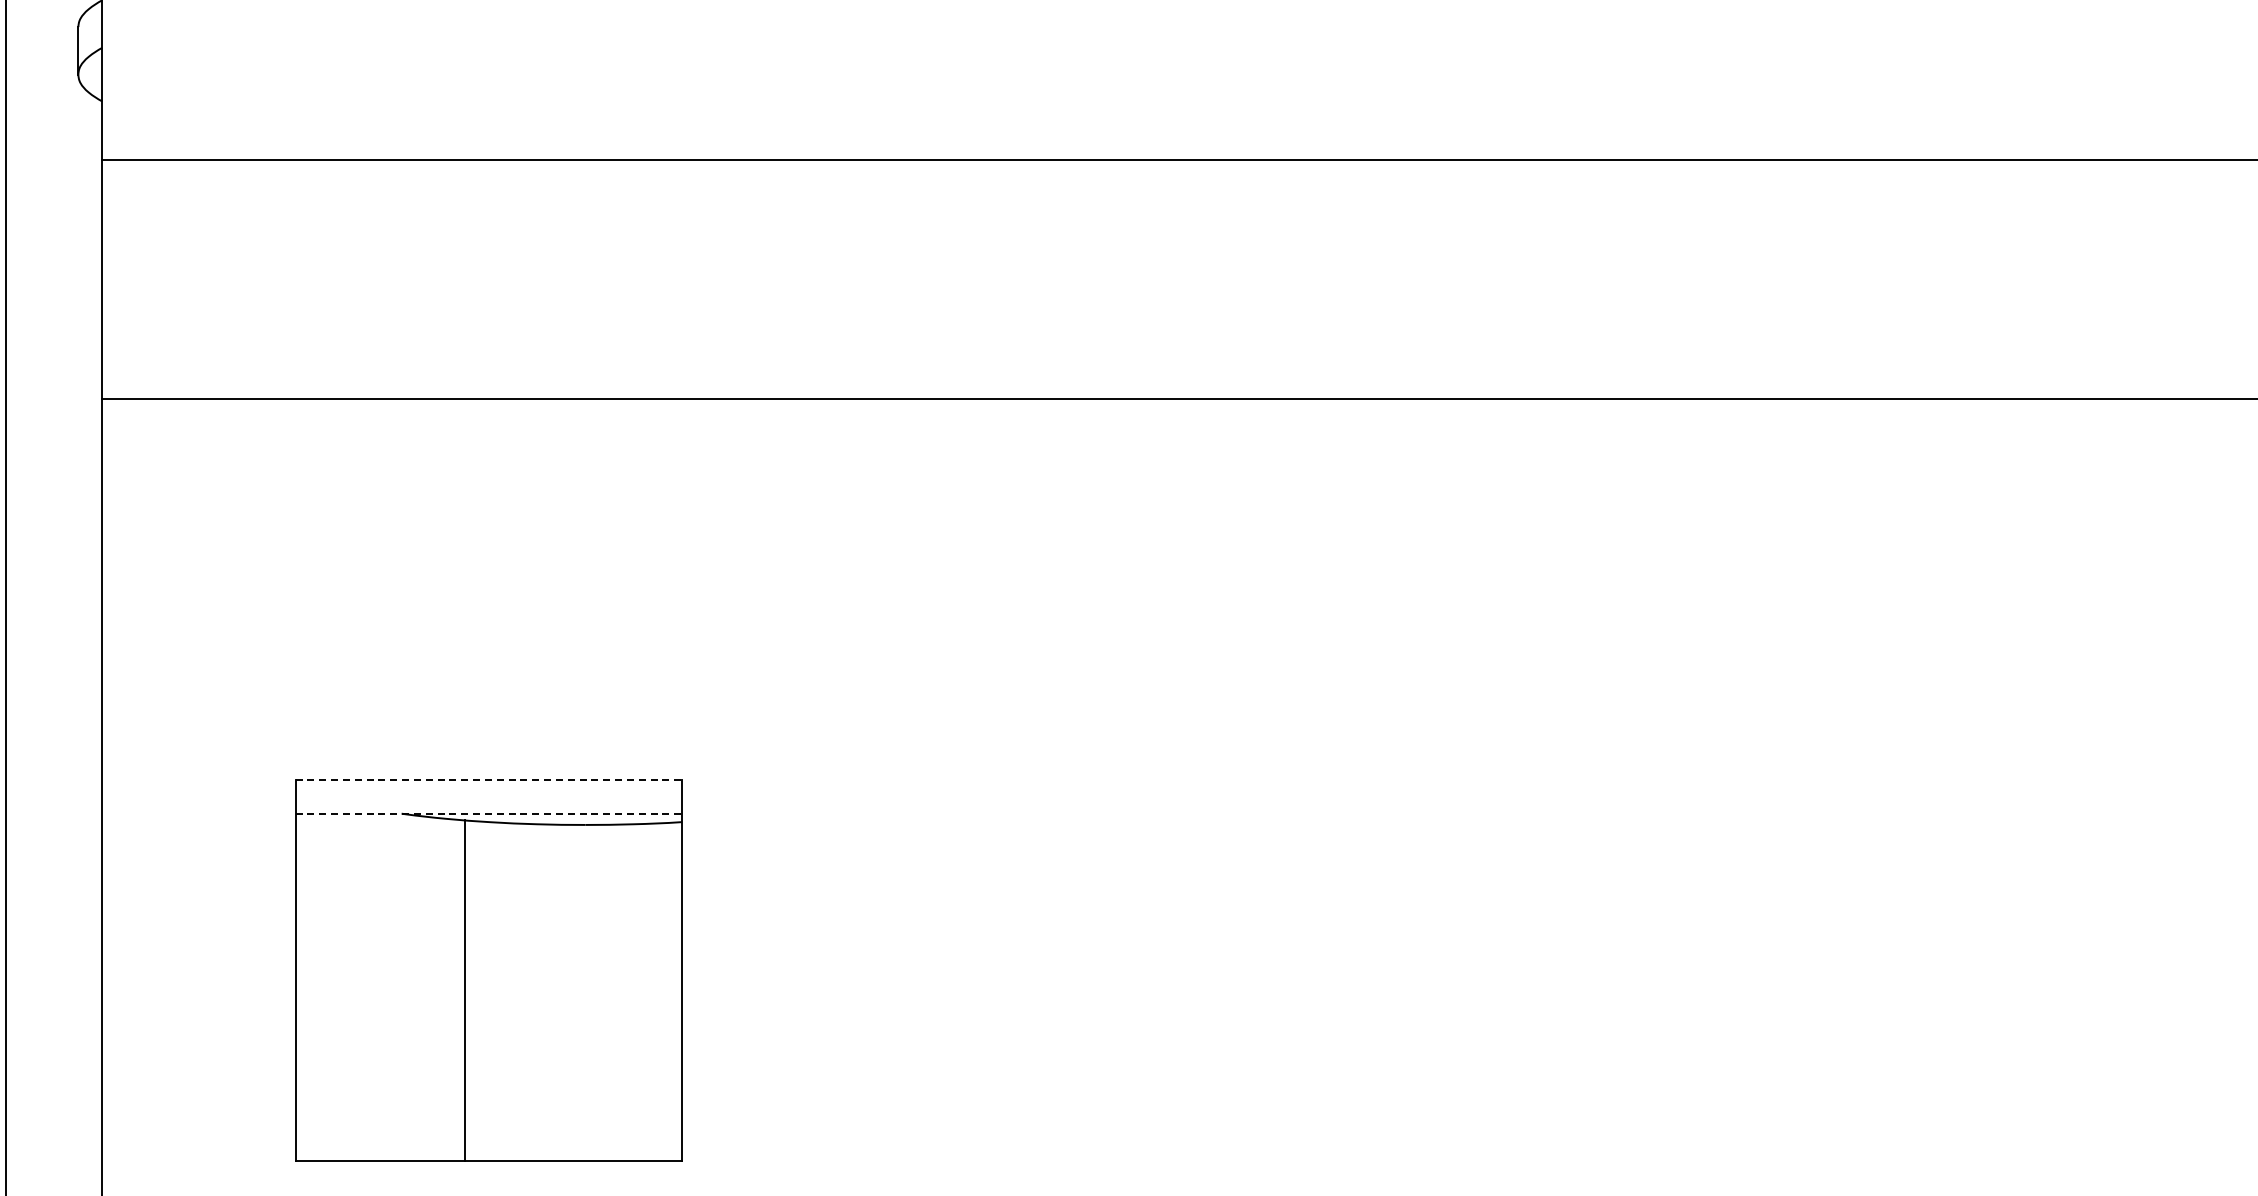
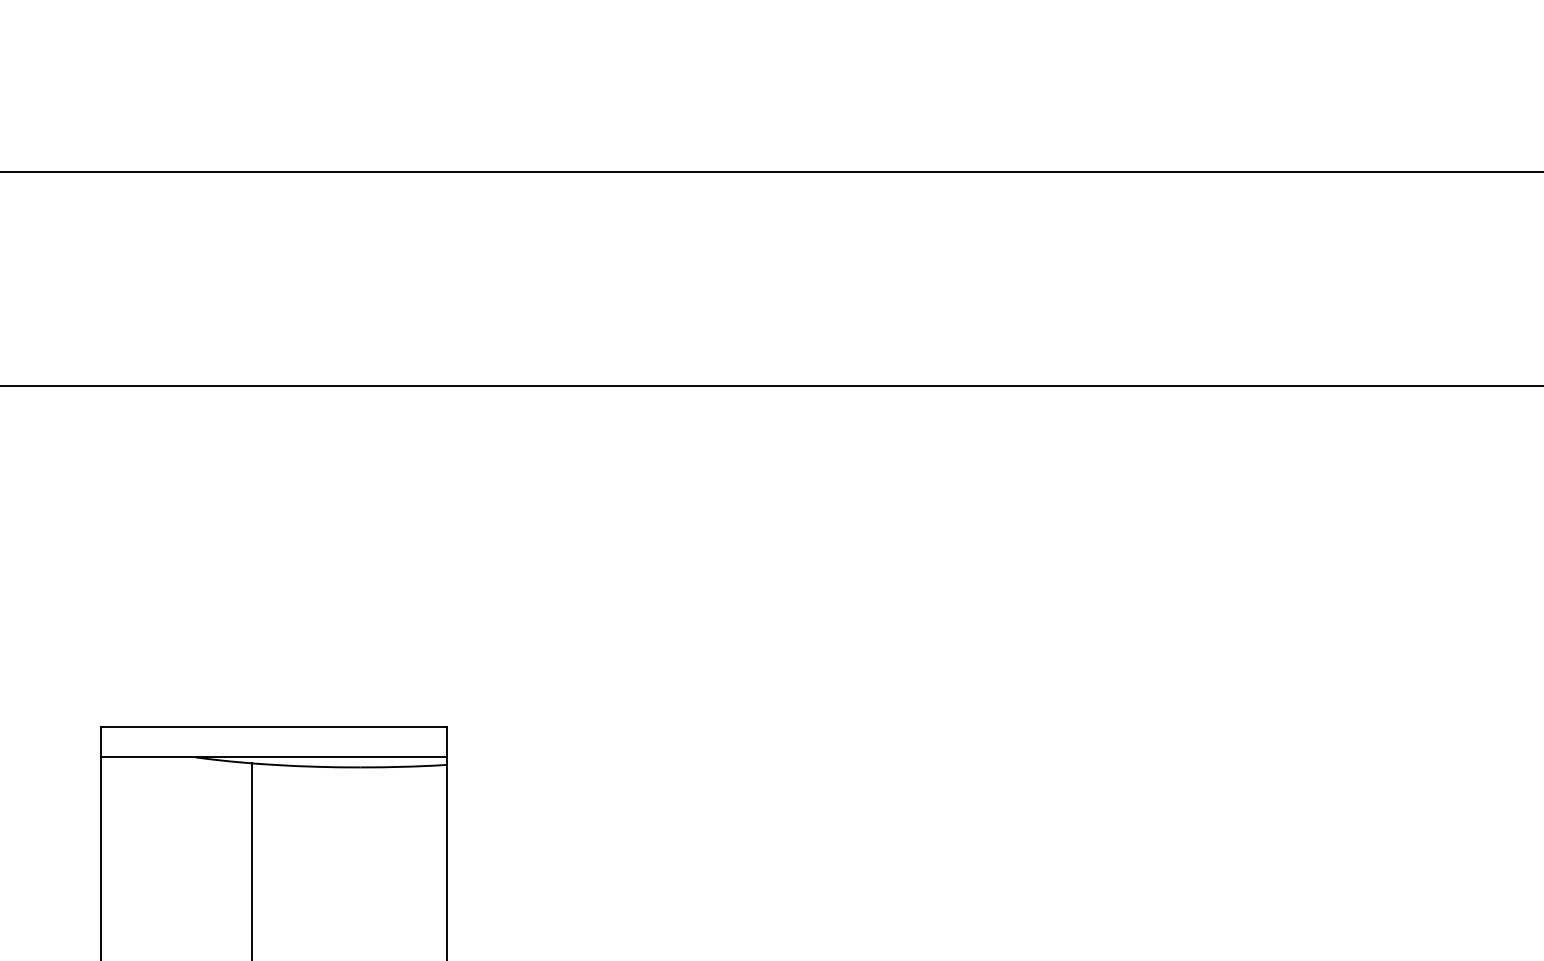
line: (489, 780) -> (274, 727), dashed -> solid
line: (489, 813) -> (274, 757), dashed -> solid

